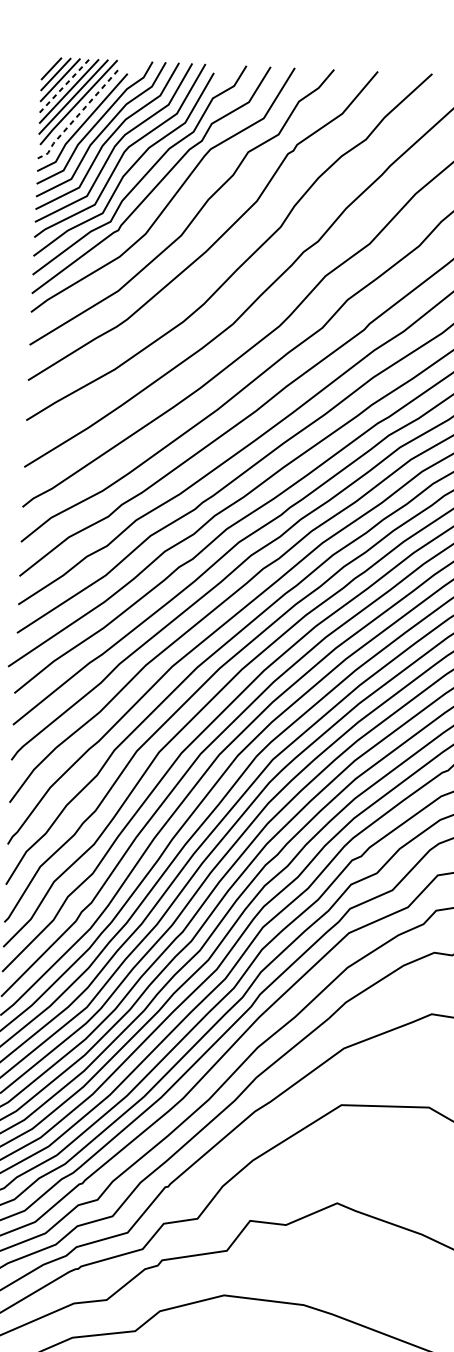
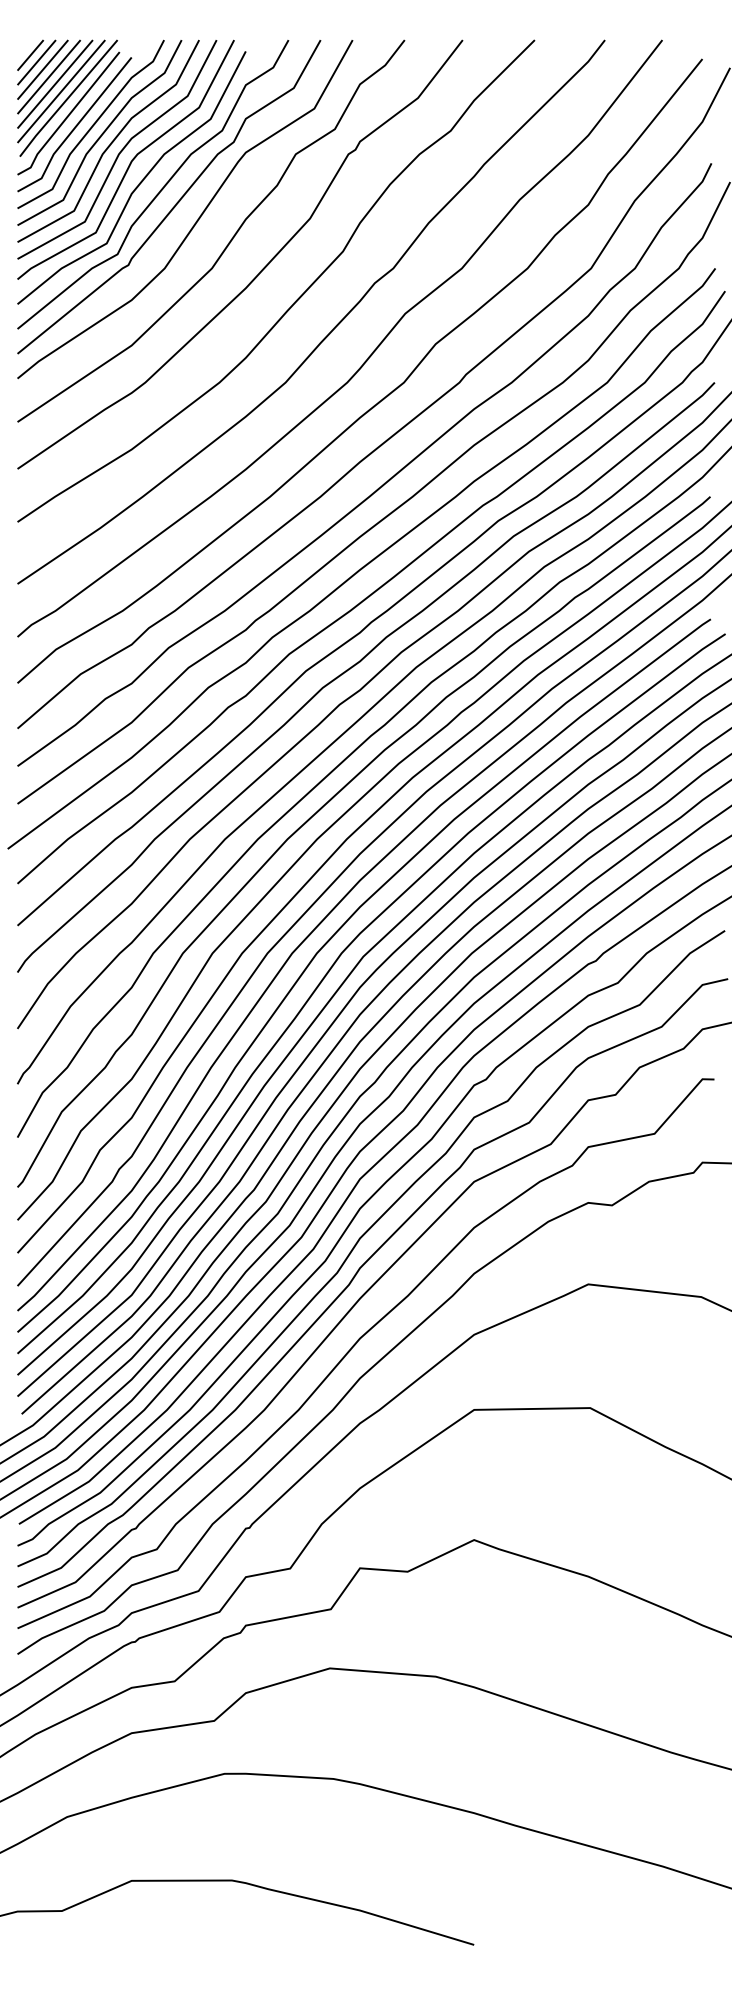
line: (65, 86) -> (49, 77), dashed -> solid
line: (78, 115) -> (68, 115), dashed -> solid

